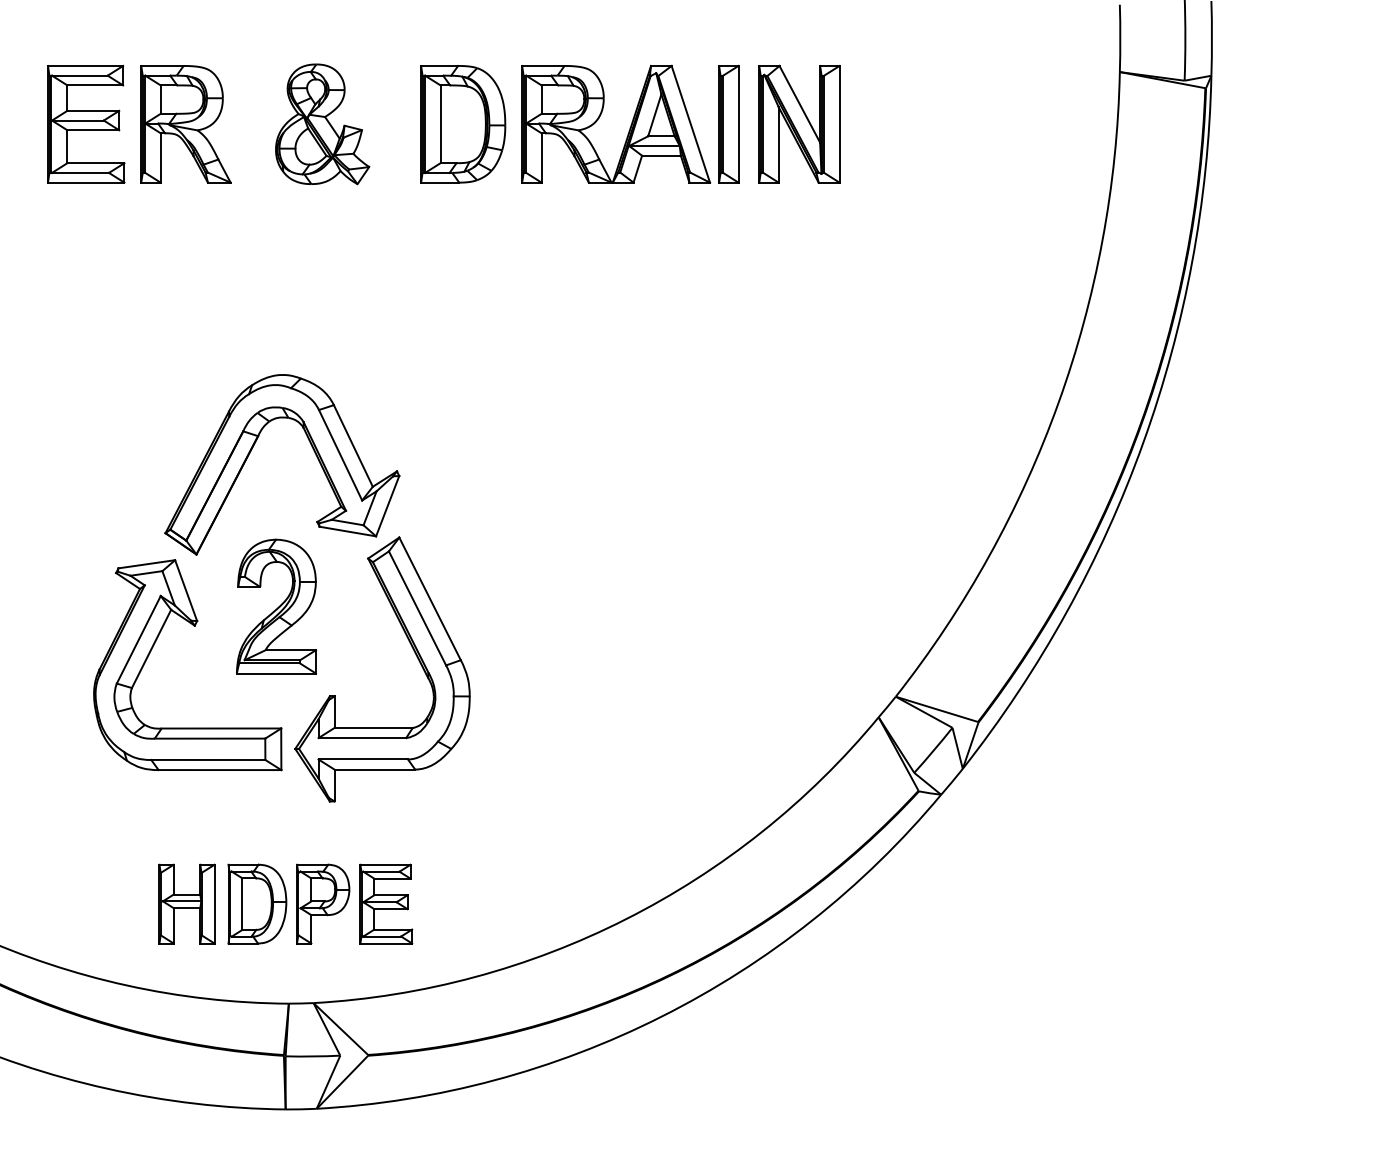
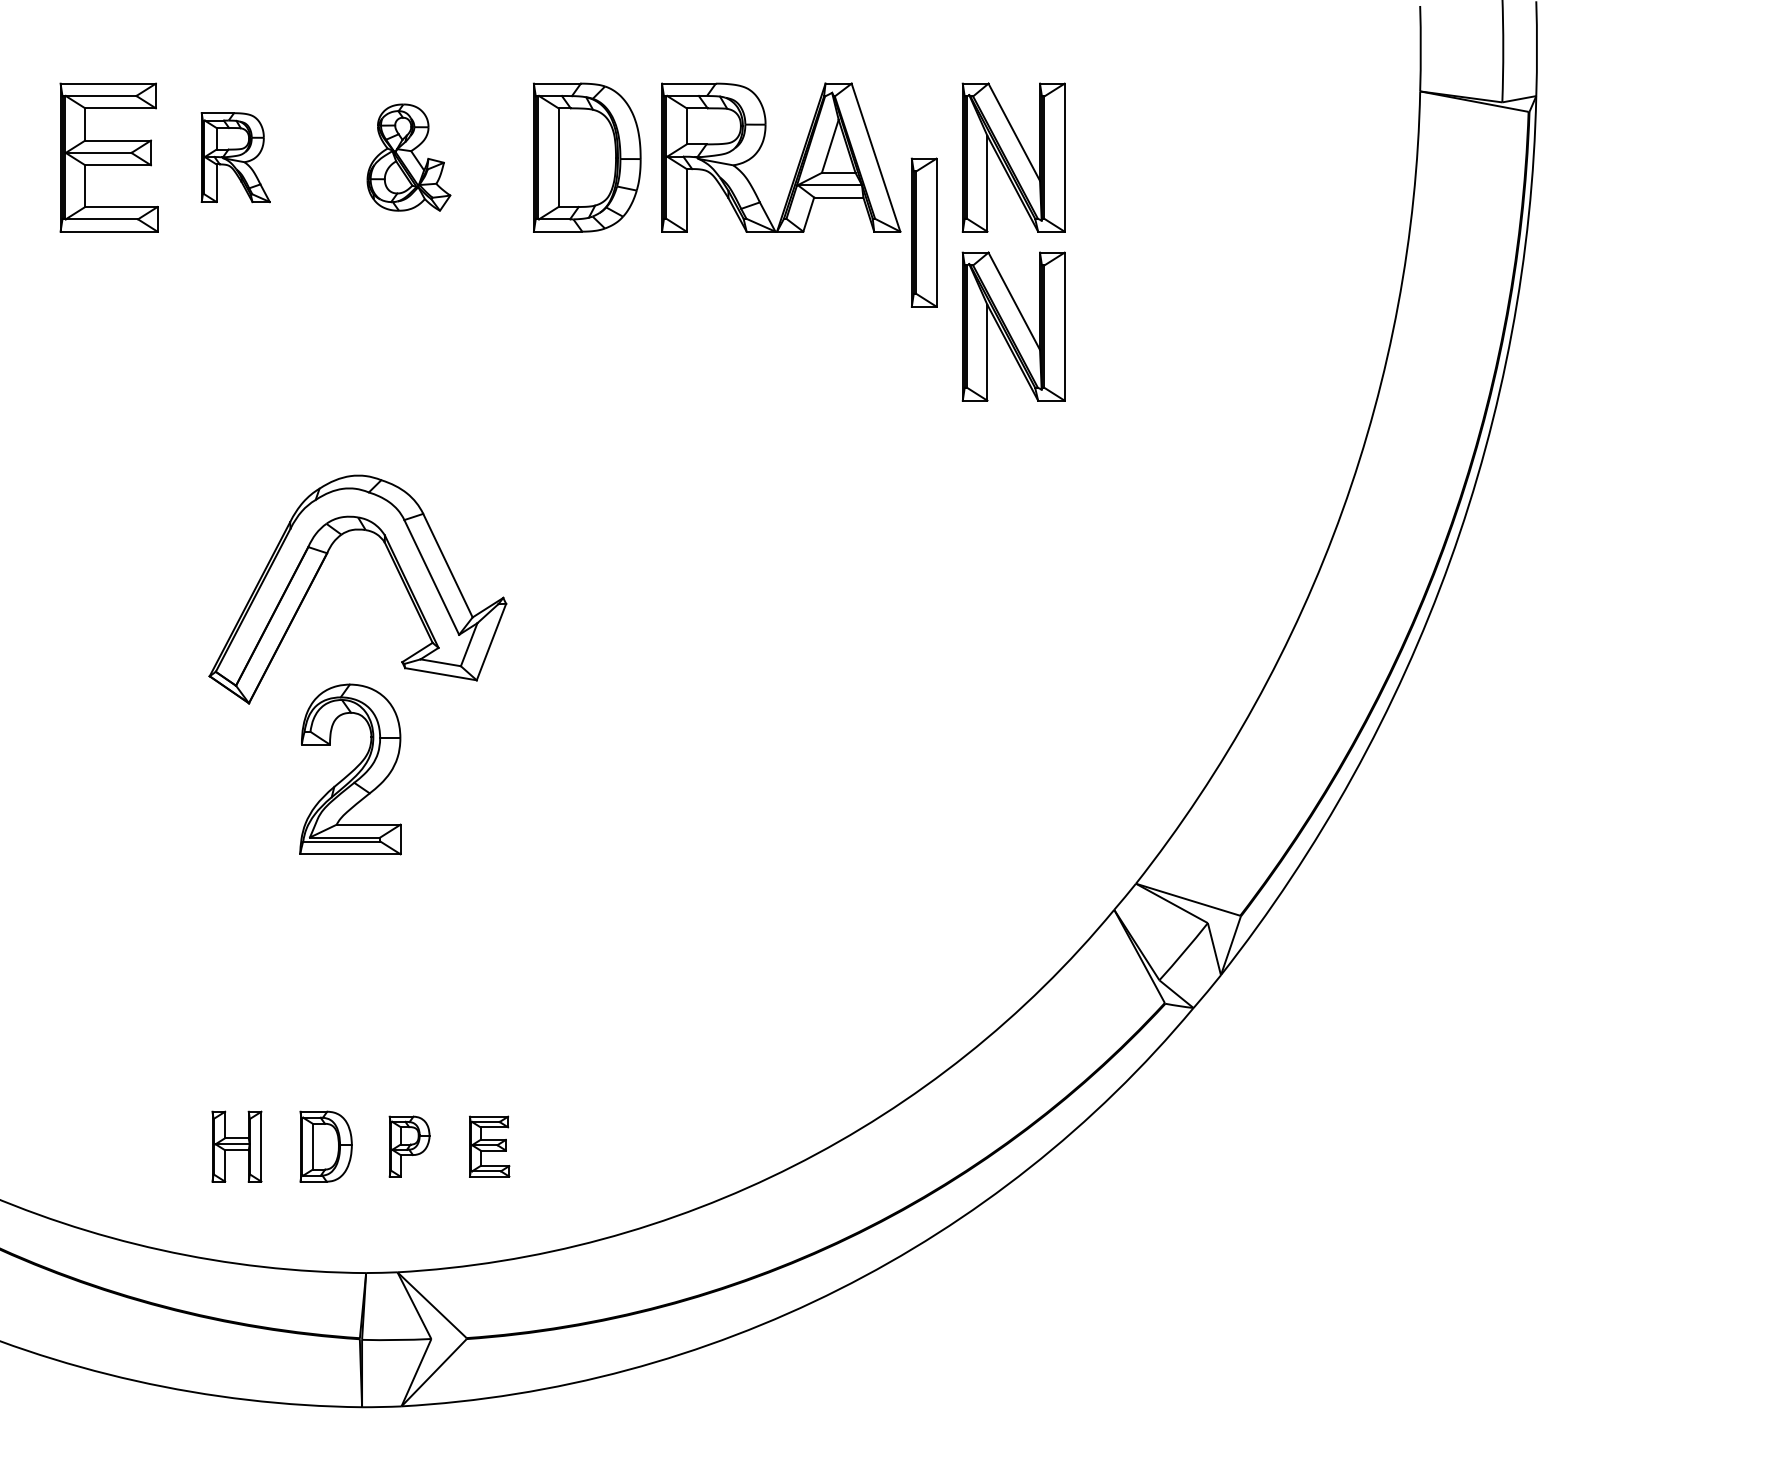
part: (185, 124) -> (235, 157), size x0.6
part: (322, 124) -> (408, 157), size x0.7
part: (728, 124) -> (923, 232), moved
part: (799, 257) -> (1013, 326), added
part: (152, 648) -> (193, 822), removed
part: (414, 652) -> (525, 827), removed
part: (186, 903) -> (236, 1146), size x0.7
part: (256, 903) -> (325, 1146), size x0.7
part: (323, 903) -> (409, 1146), size x0.6
part: (386, 903) -> (489, 1146), size x0.6

